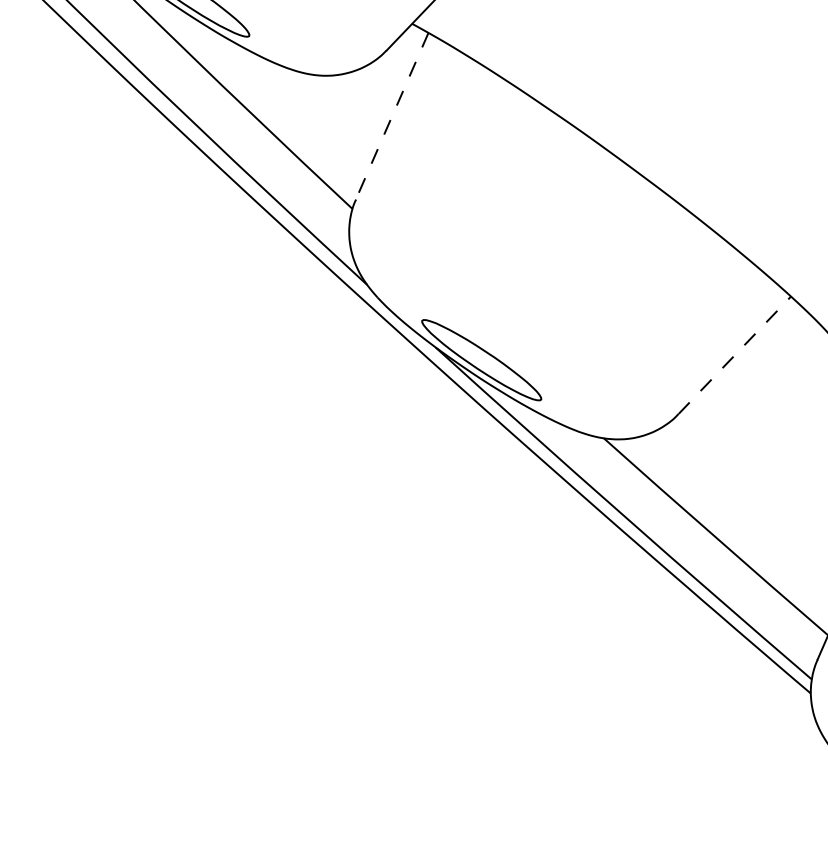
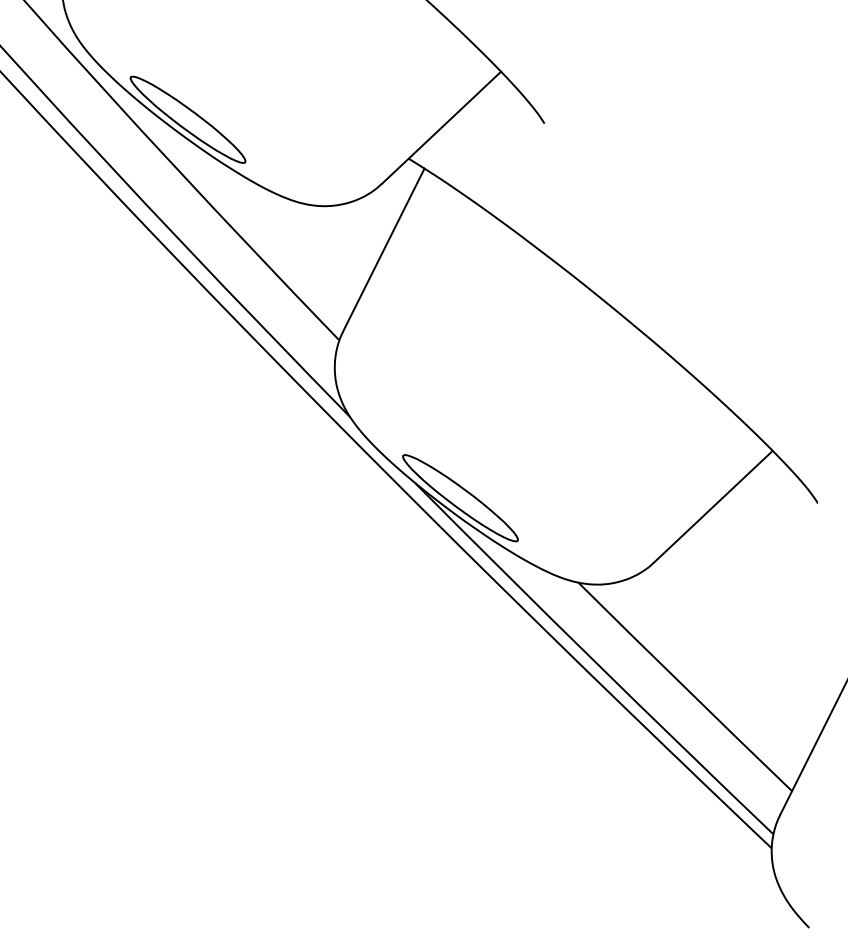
line: (391, 115) -> (383, 249), dashed -> solid
line: (734, 355) -> (713, 506), dashed -> solid

